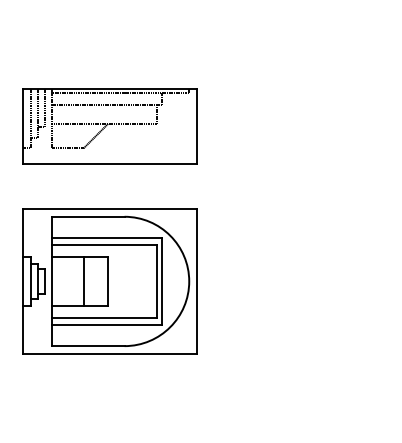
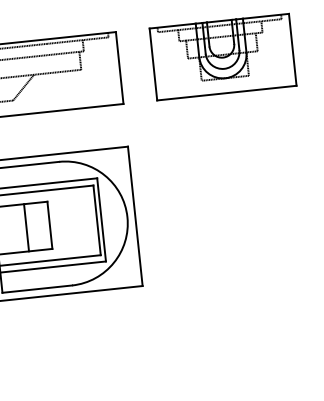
part: (305, 126) -> (222, 57), added

